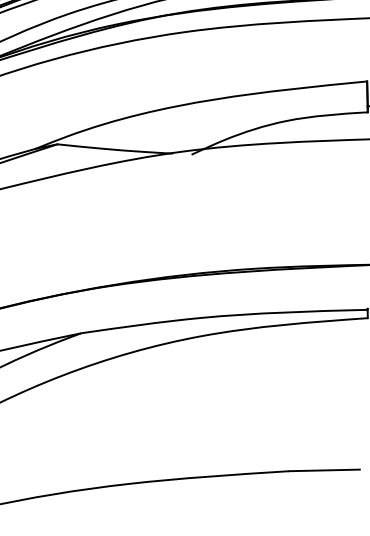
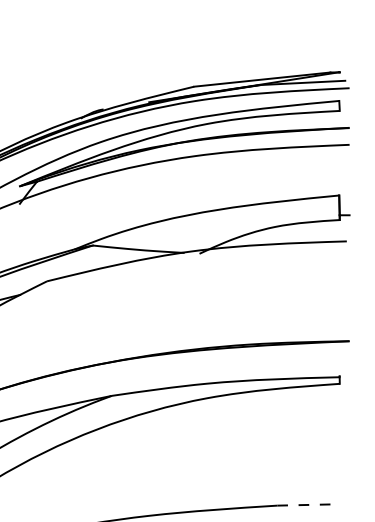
line: (324, 469) -> (305, 504), solid -> dashed

